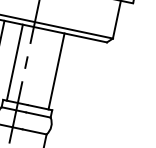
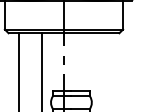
line: (14, 61) -> (55, 61), removed
line: (57, 70) -> (87, 61), removed

